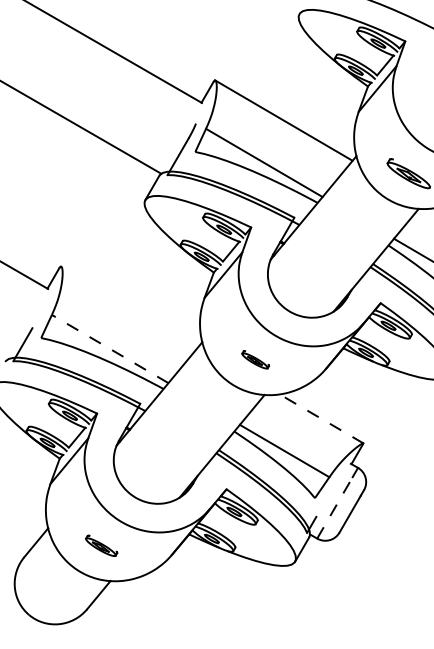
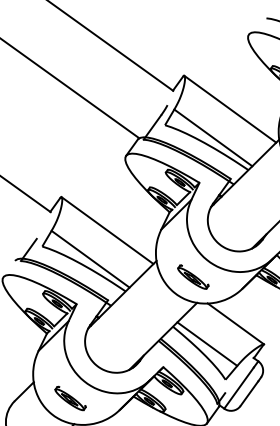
line: (129, 306) -> (107, 230), added
line: (110, 349) -> (90, 259), dashed -> solid
part: (255, 359) -> (193, 276), size x1.67
line: (321, 418) -> (235, 323), dashed -> solid
line: (335, 507) -> (239, 387), dashed -> solid
part: (101, 545) -> (70, 398), size x1.43

